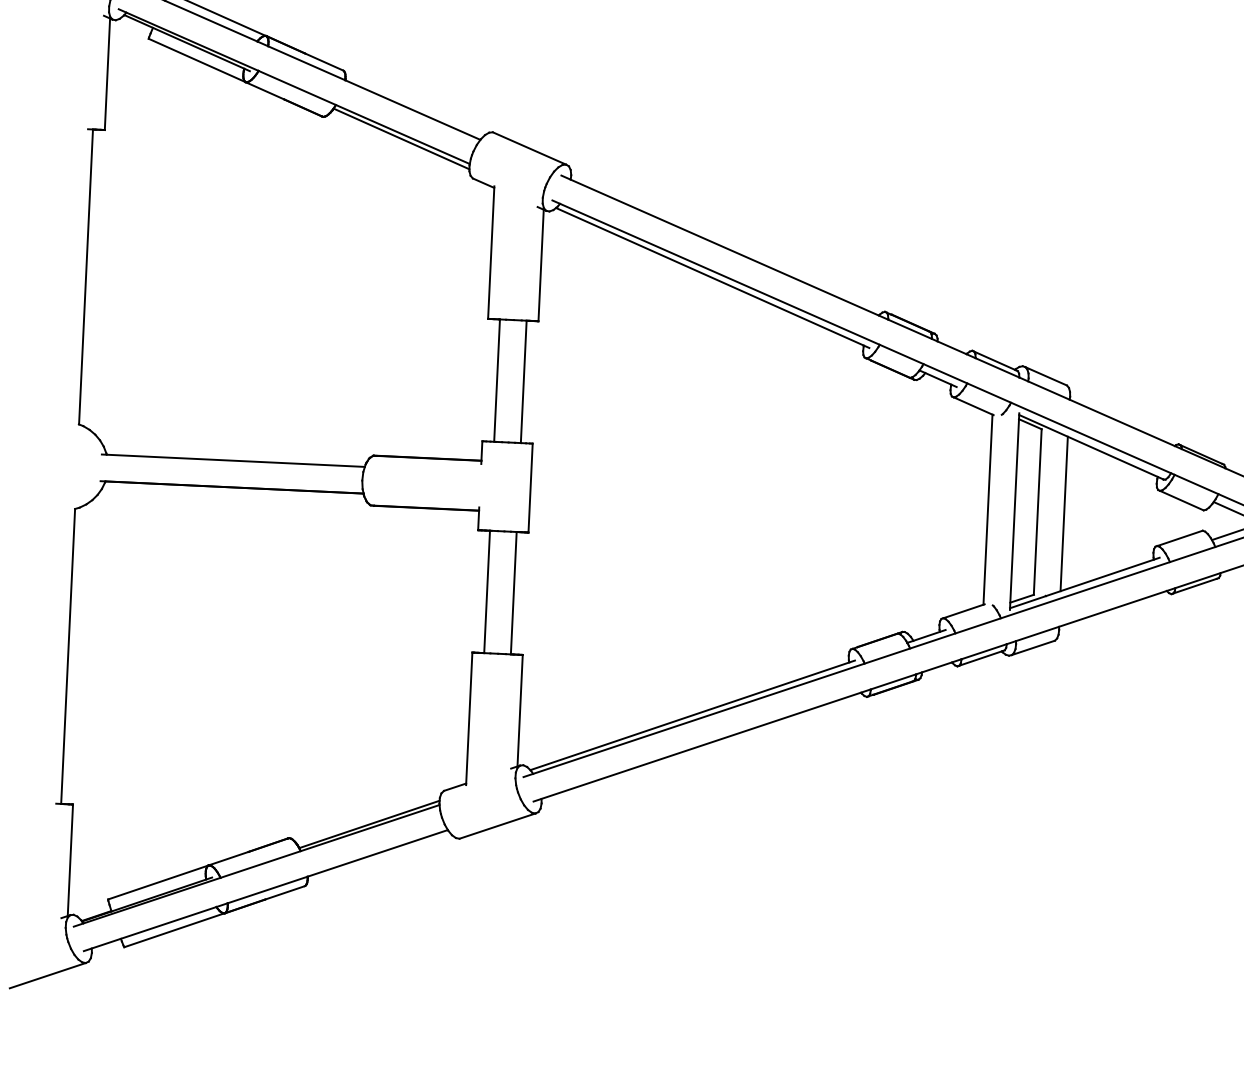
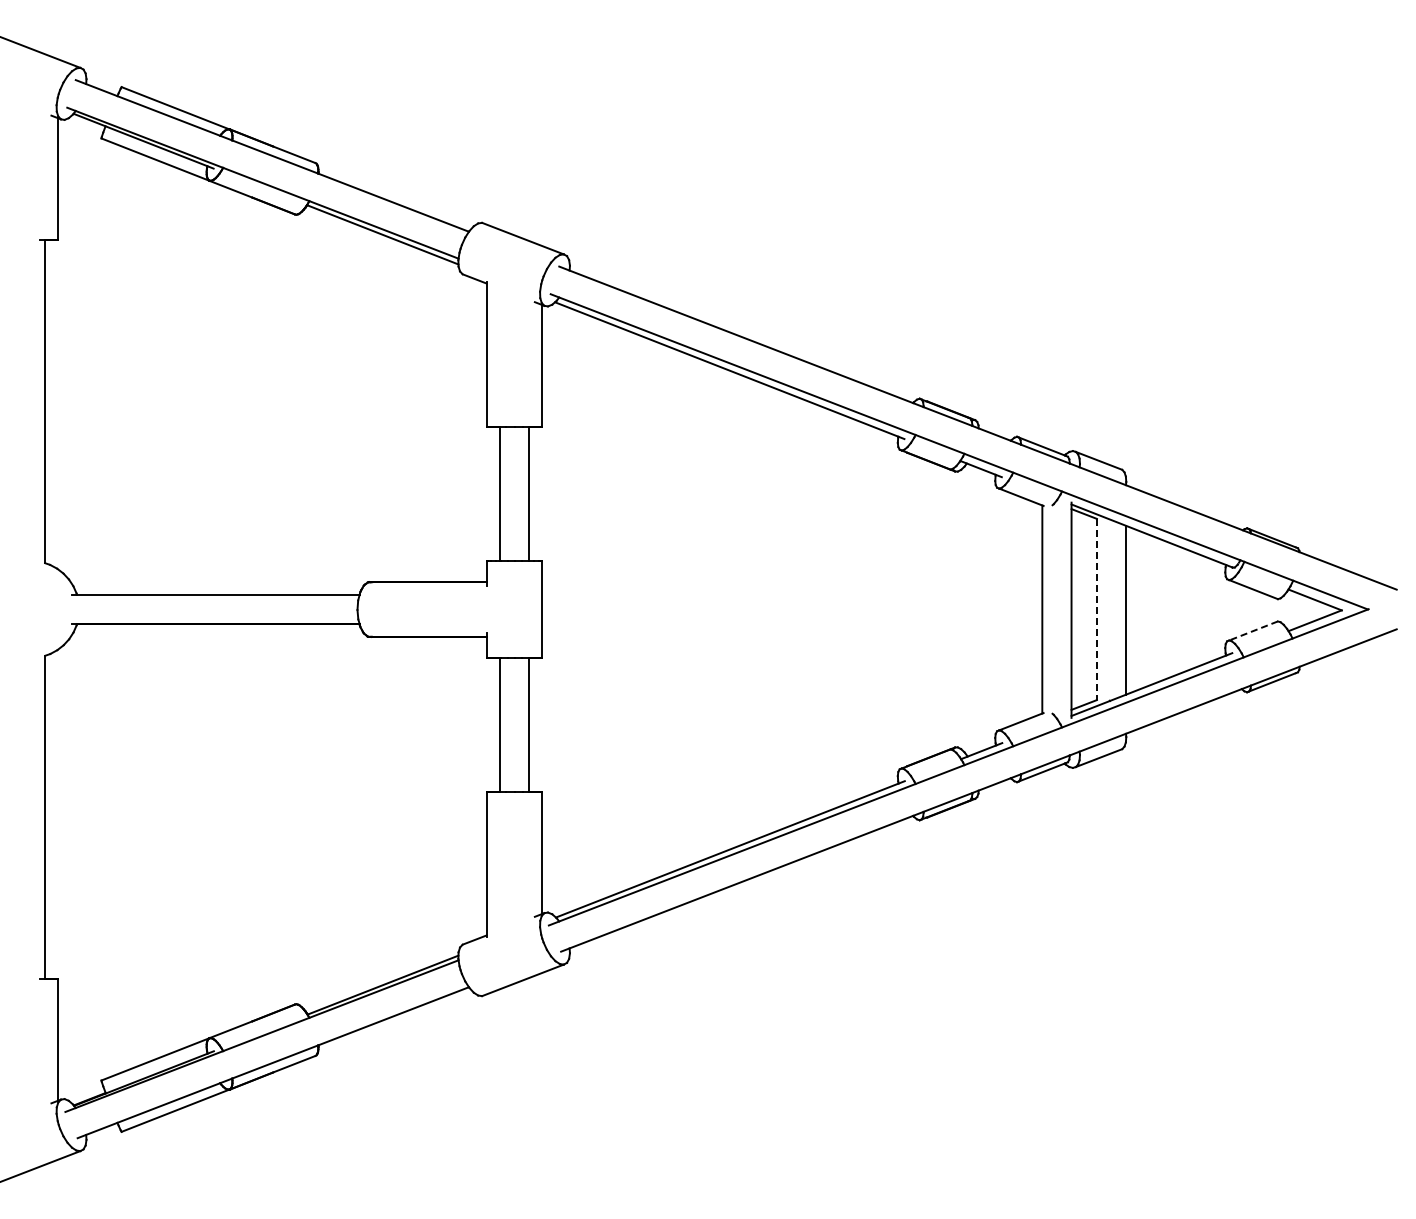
line: (1037, 512) -> (1096, 609), solid -> dashed
line: (1179, 538) -> (1253, 631), solid -> dashed

